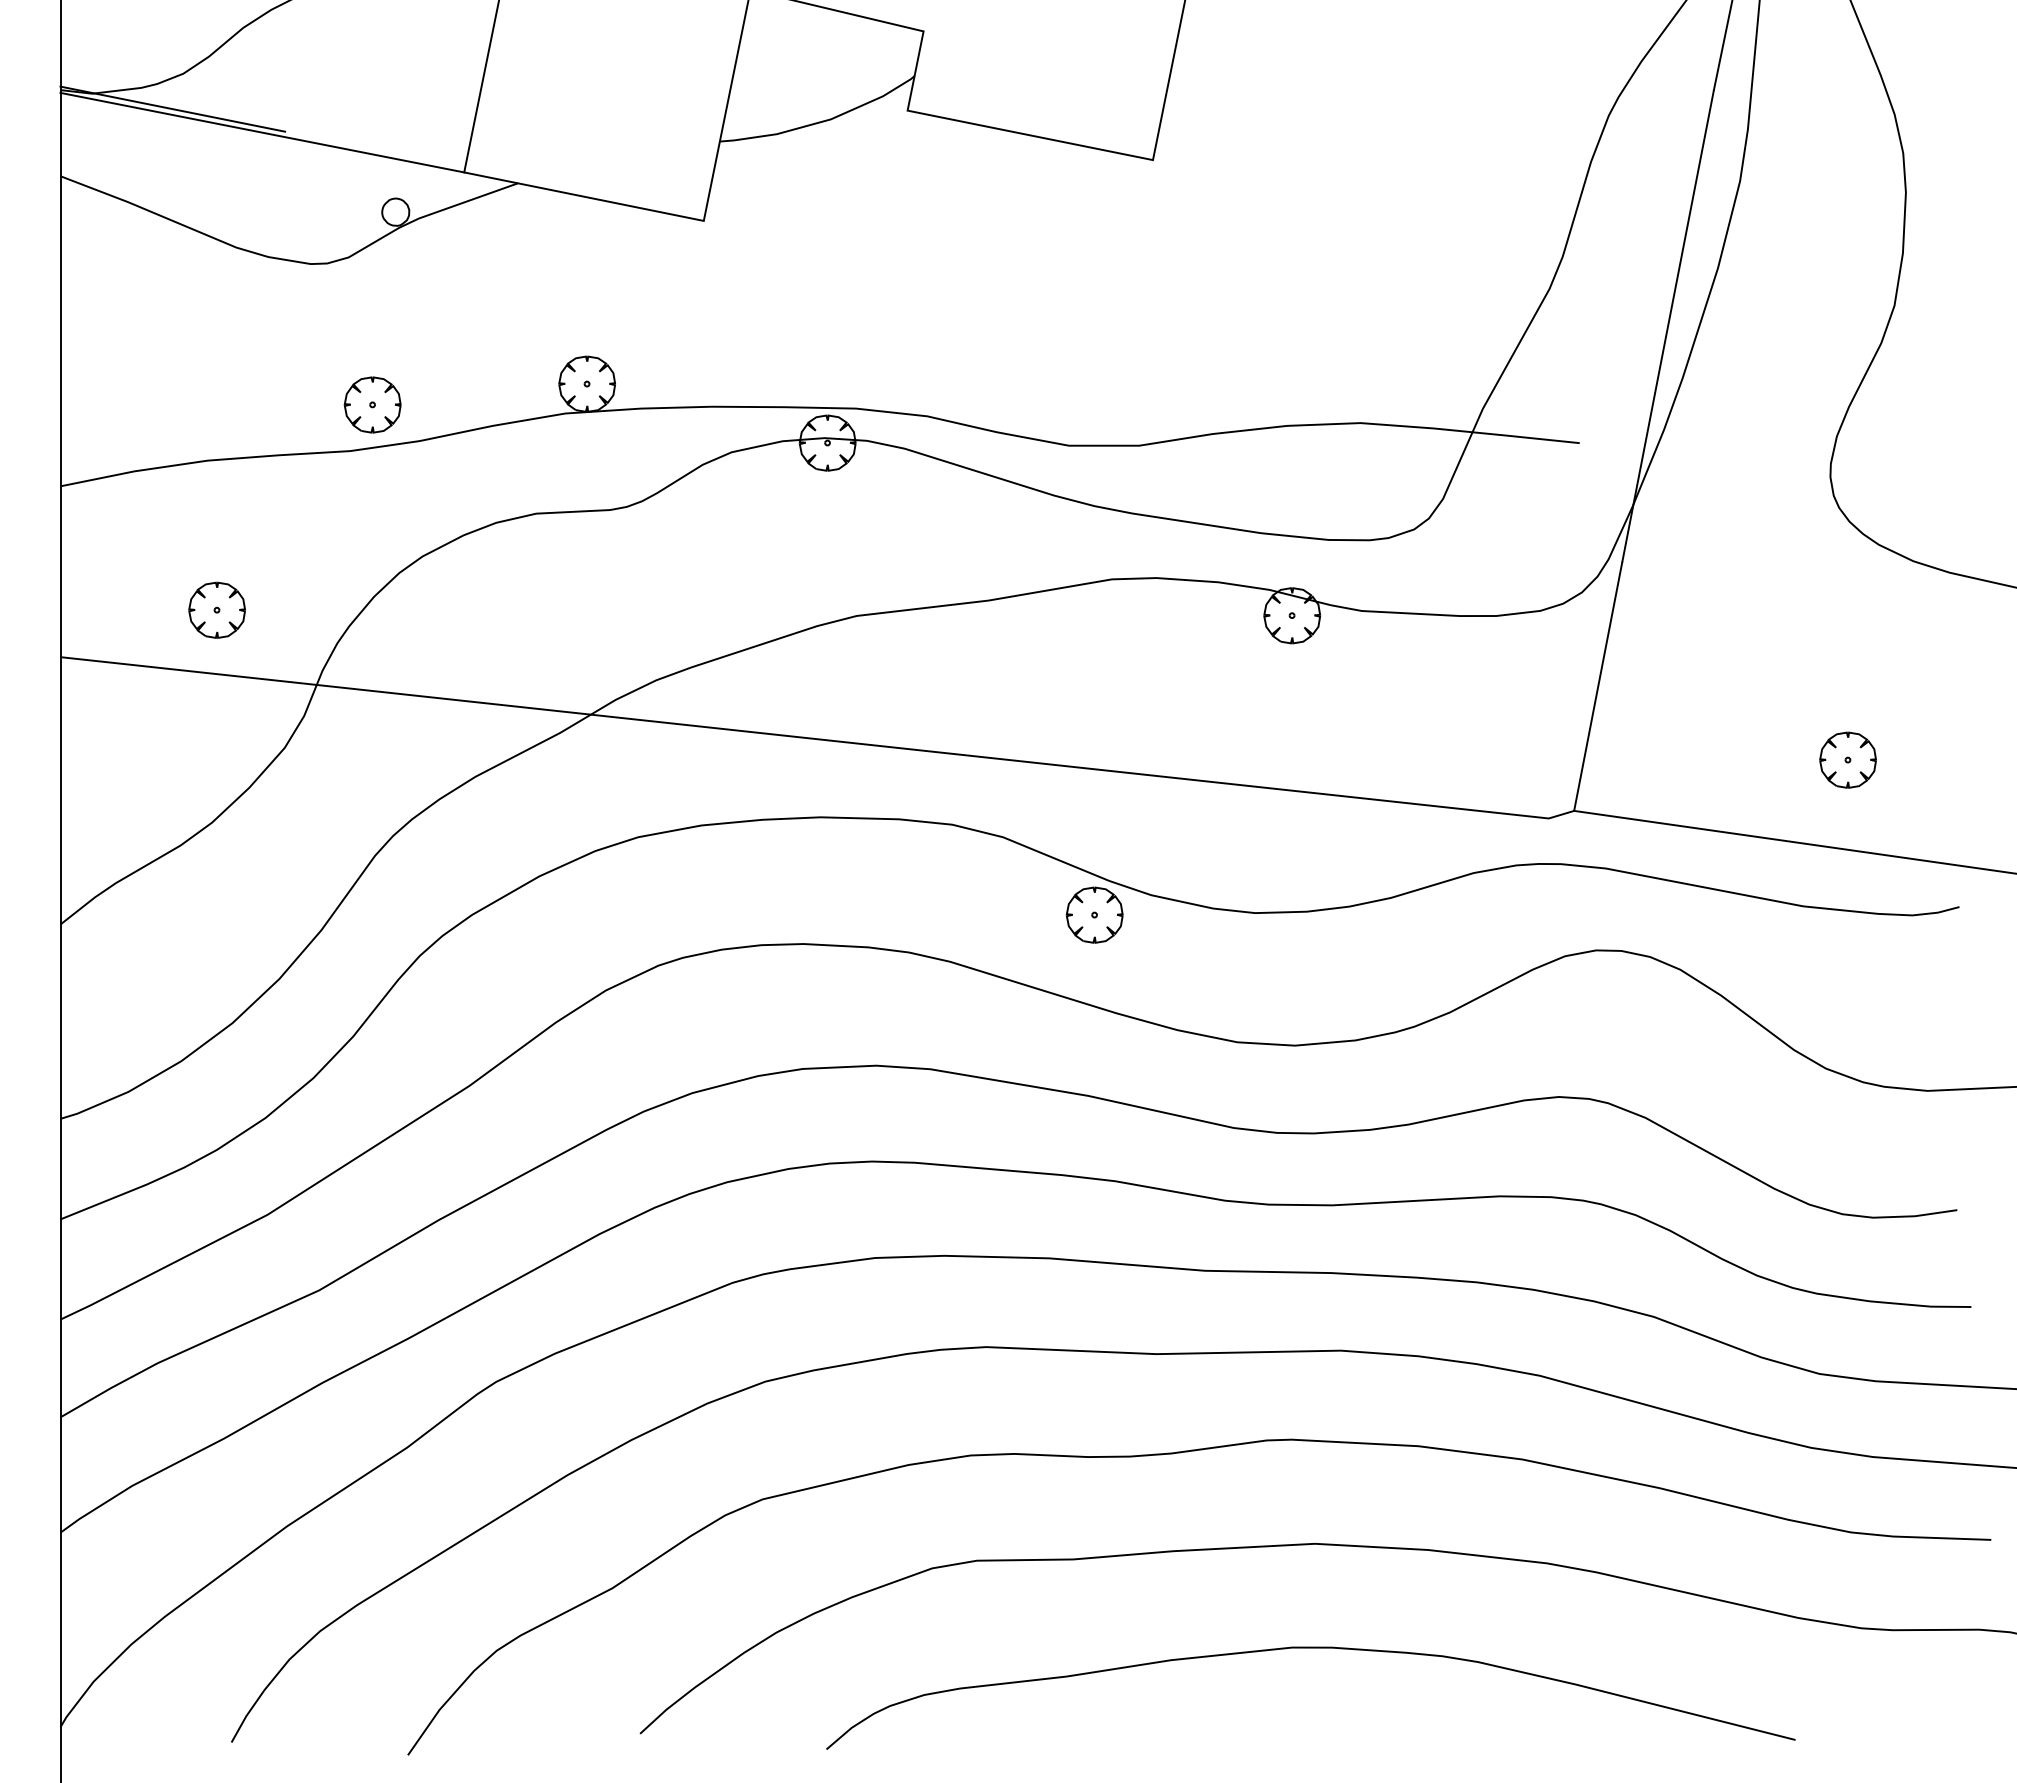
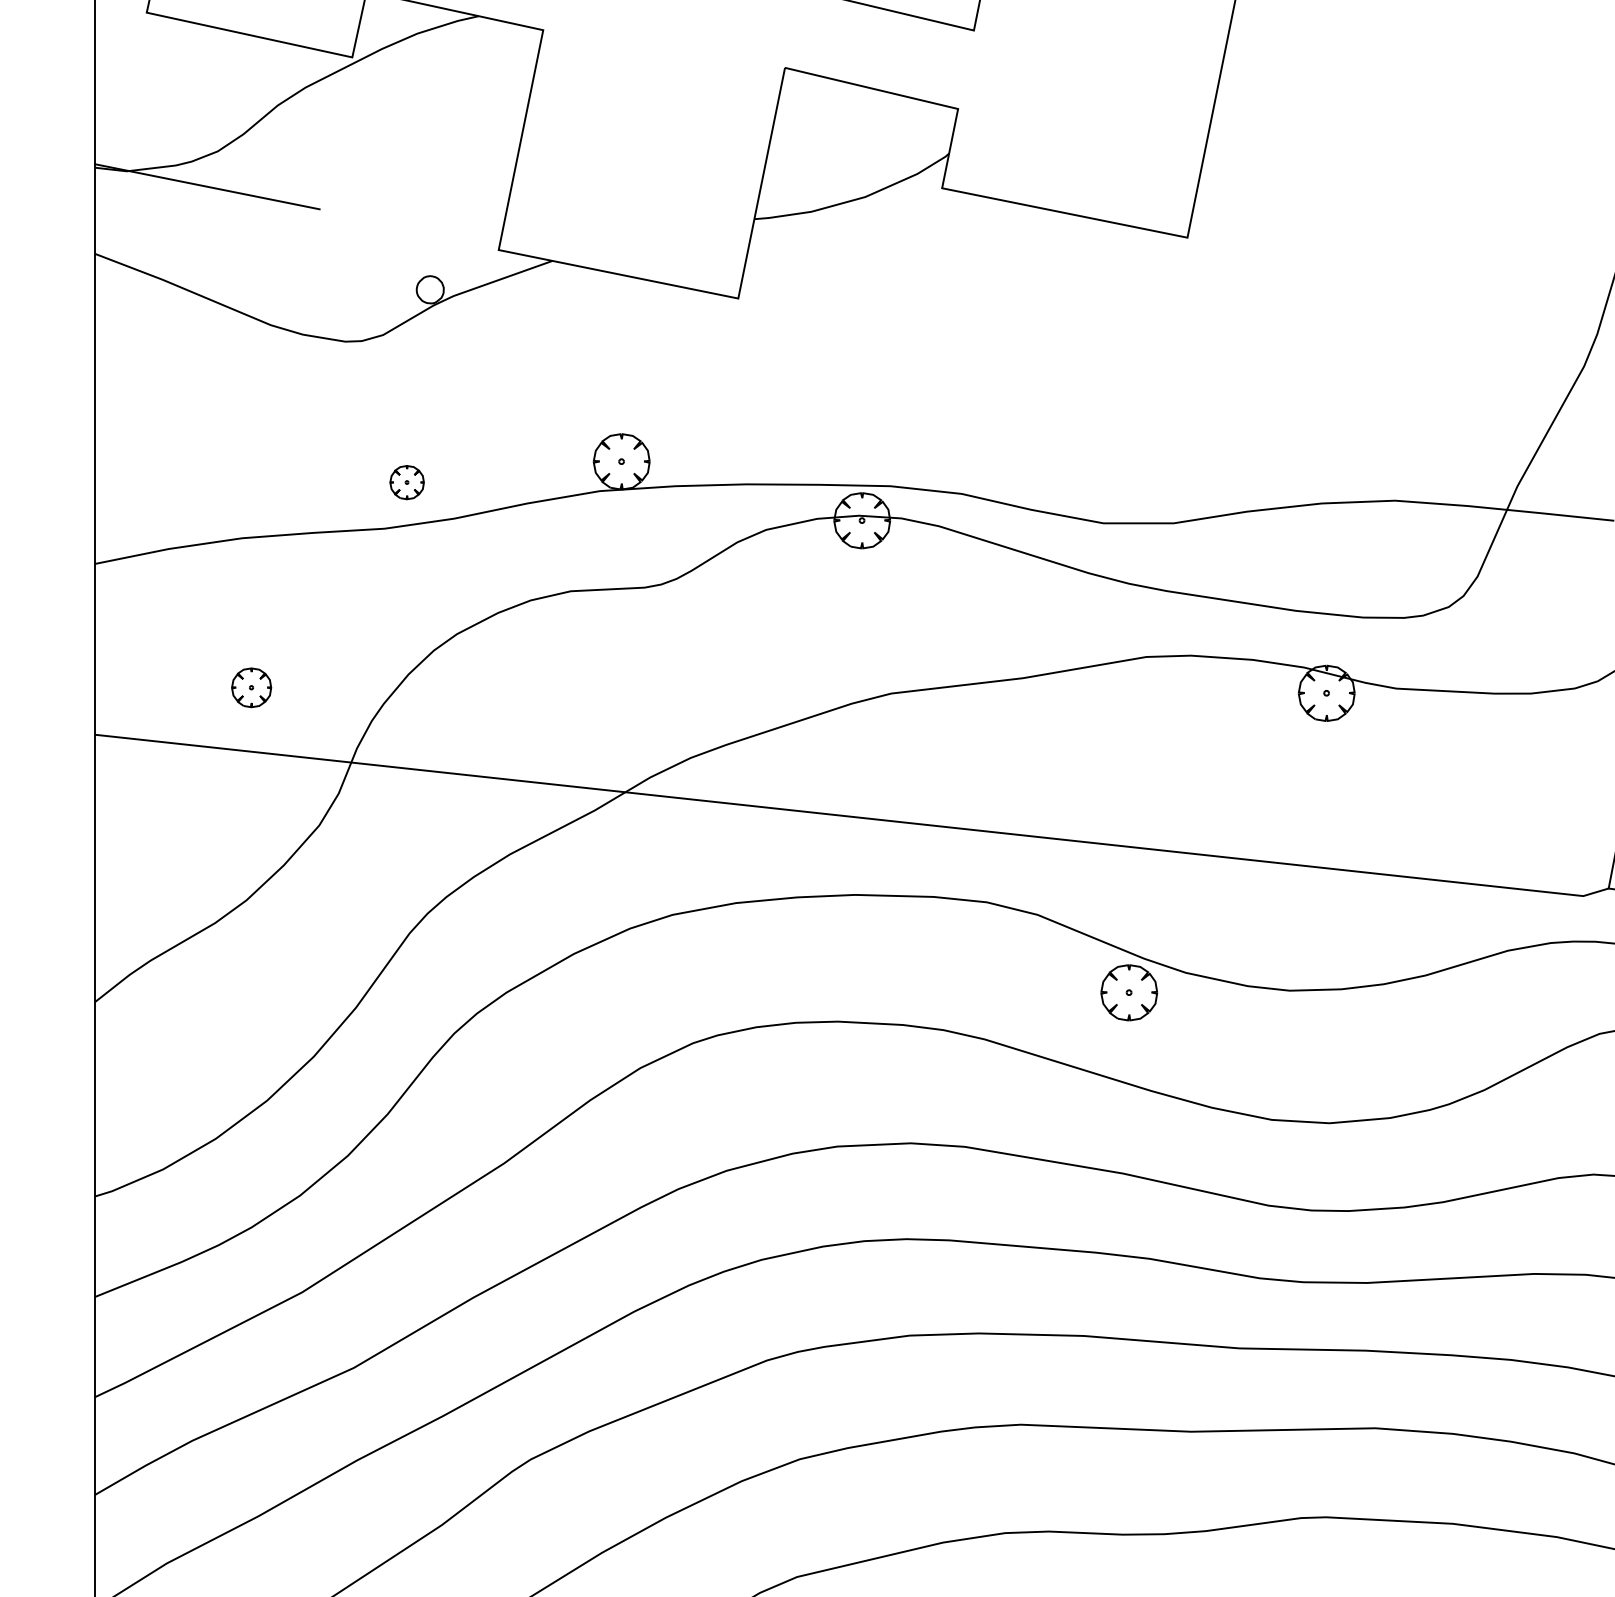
line: (262, 132) -> (297, 210), removed
part: (372, 404) -> (407, 482), size x0.6
part: (216, 609) -> (251, 687), size x0.7

